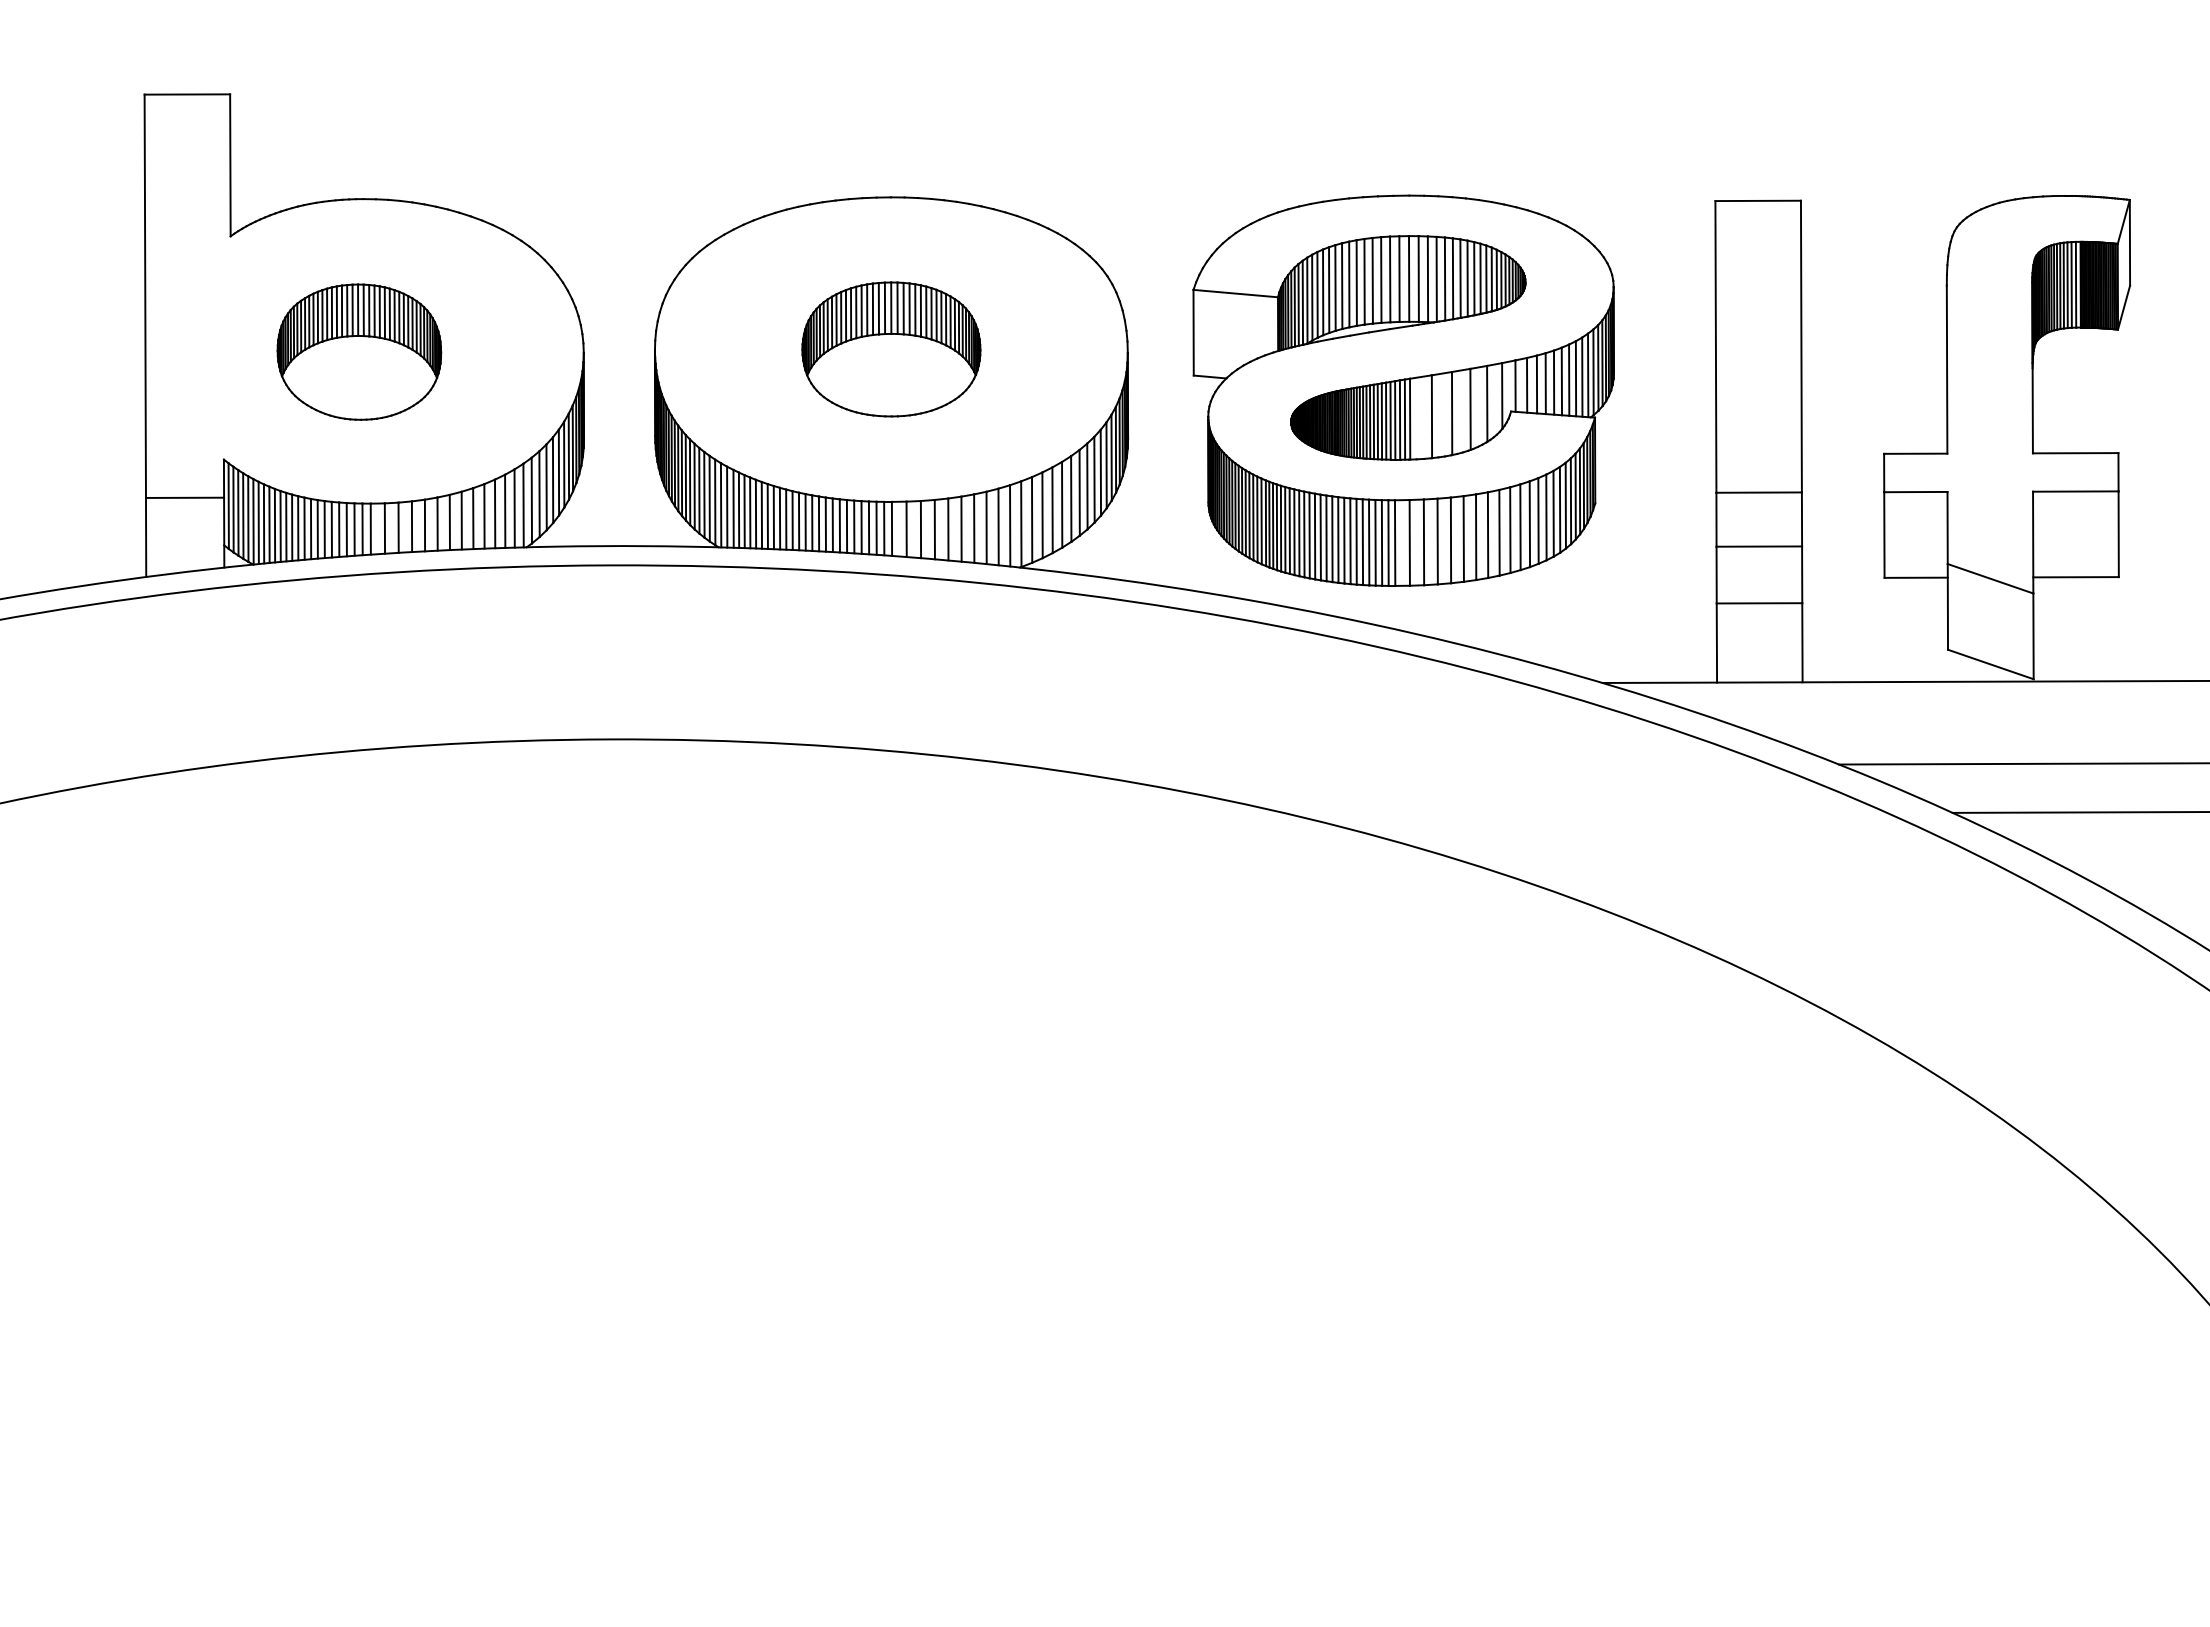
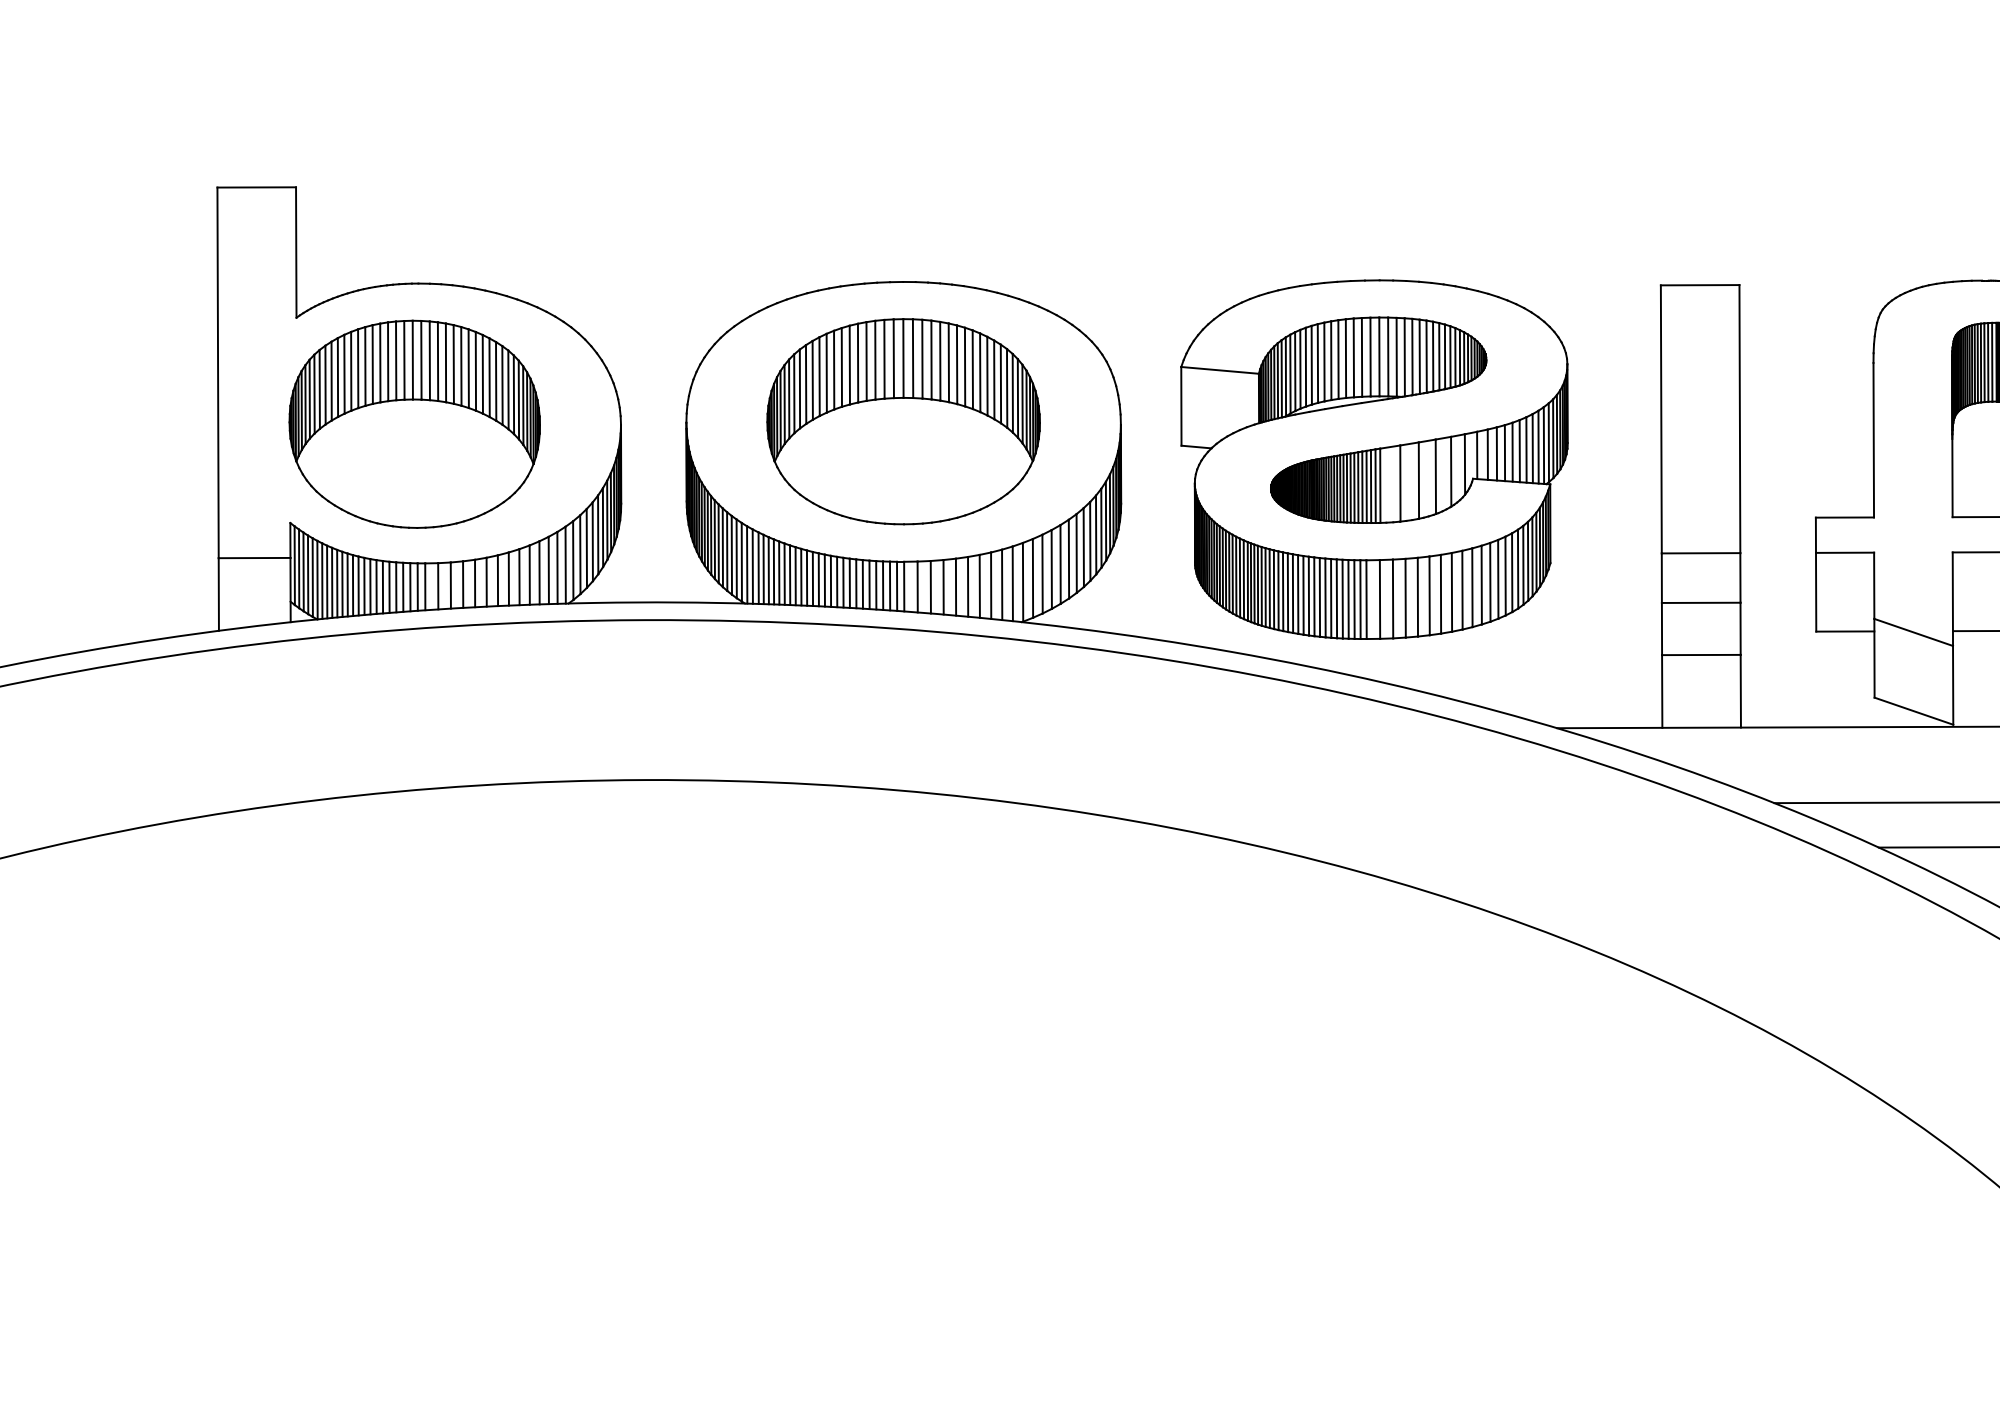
part: (891, 349) -> (903, 421), size x1.67
part: (359, 351) -> (414, 423), size x1.67

